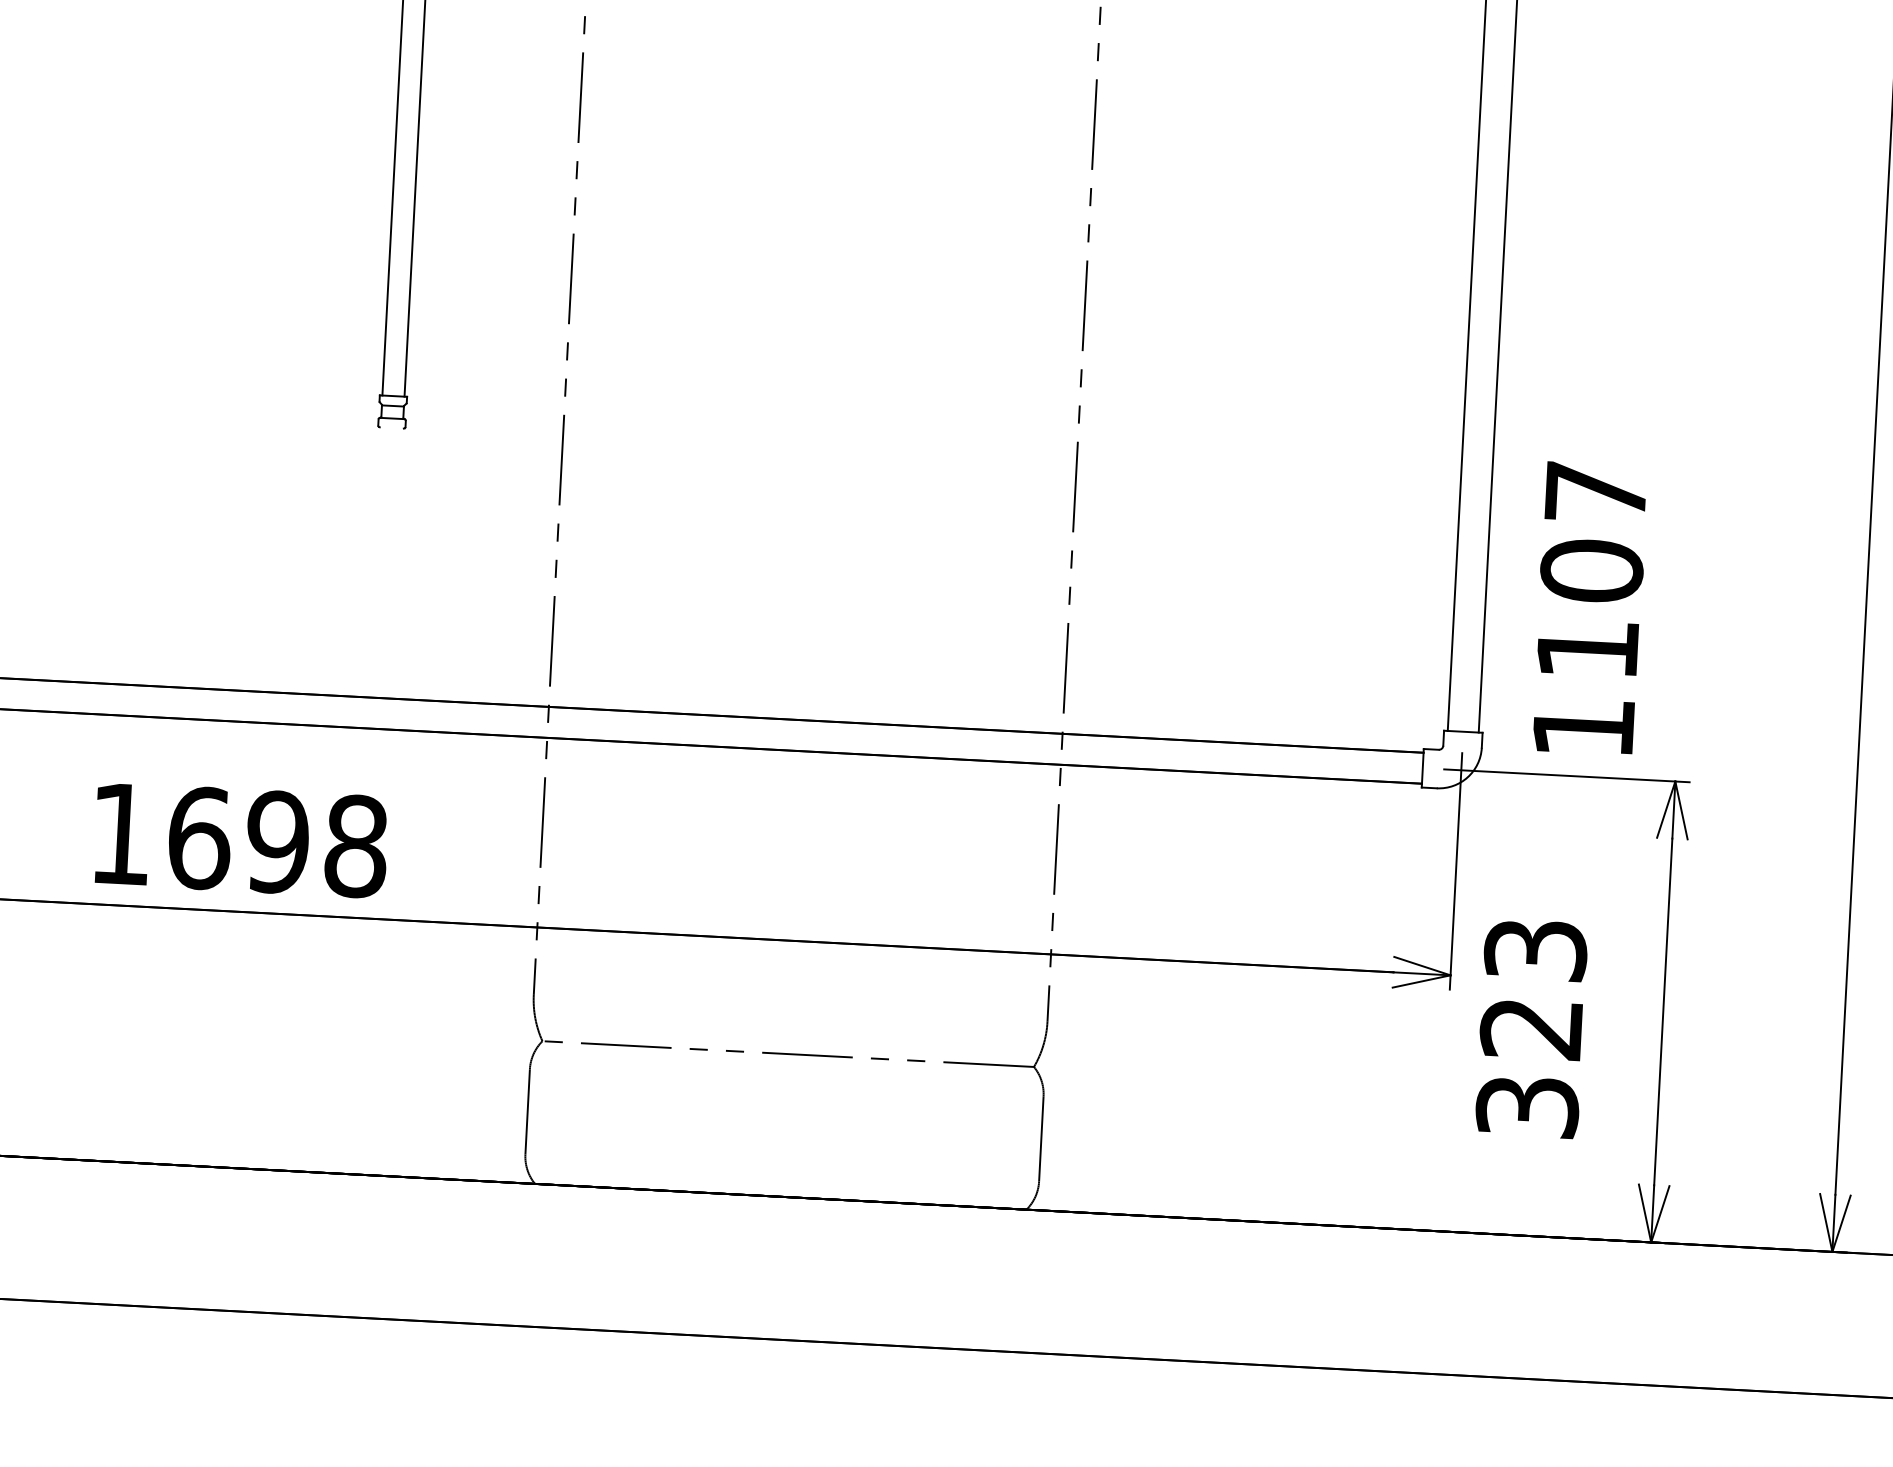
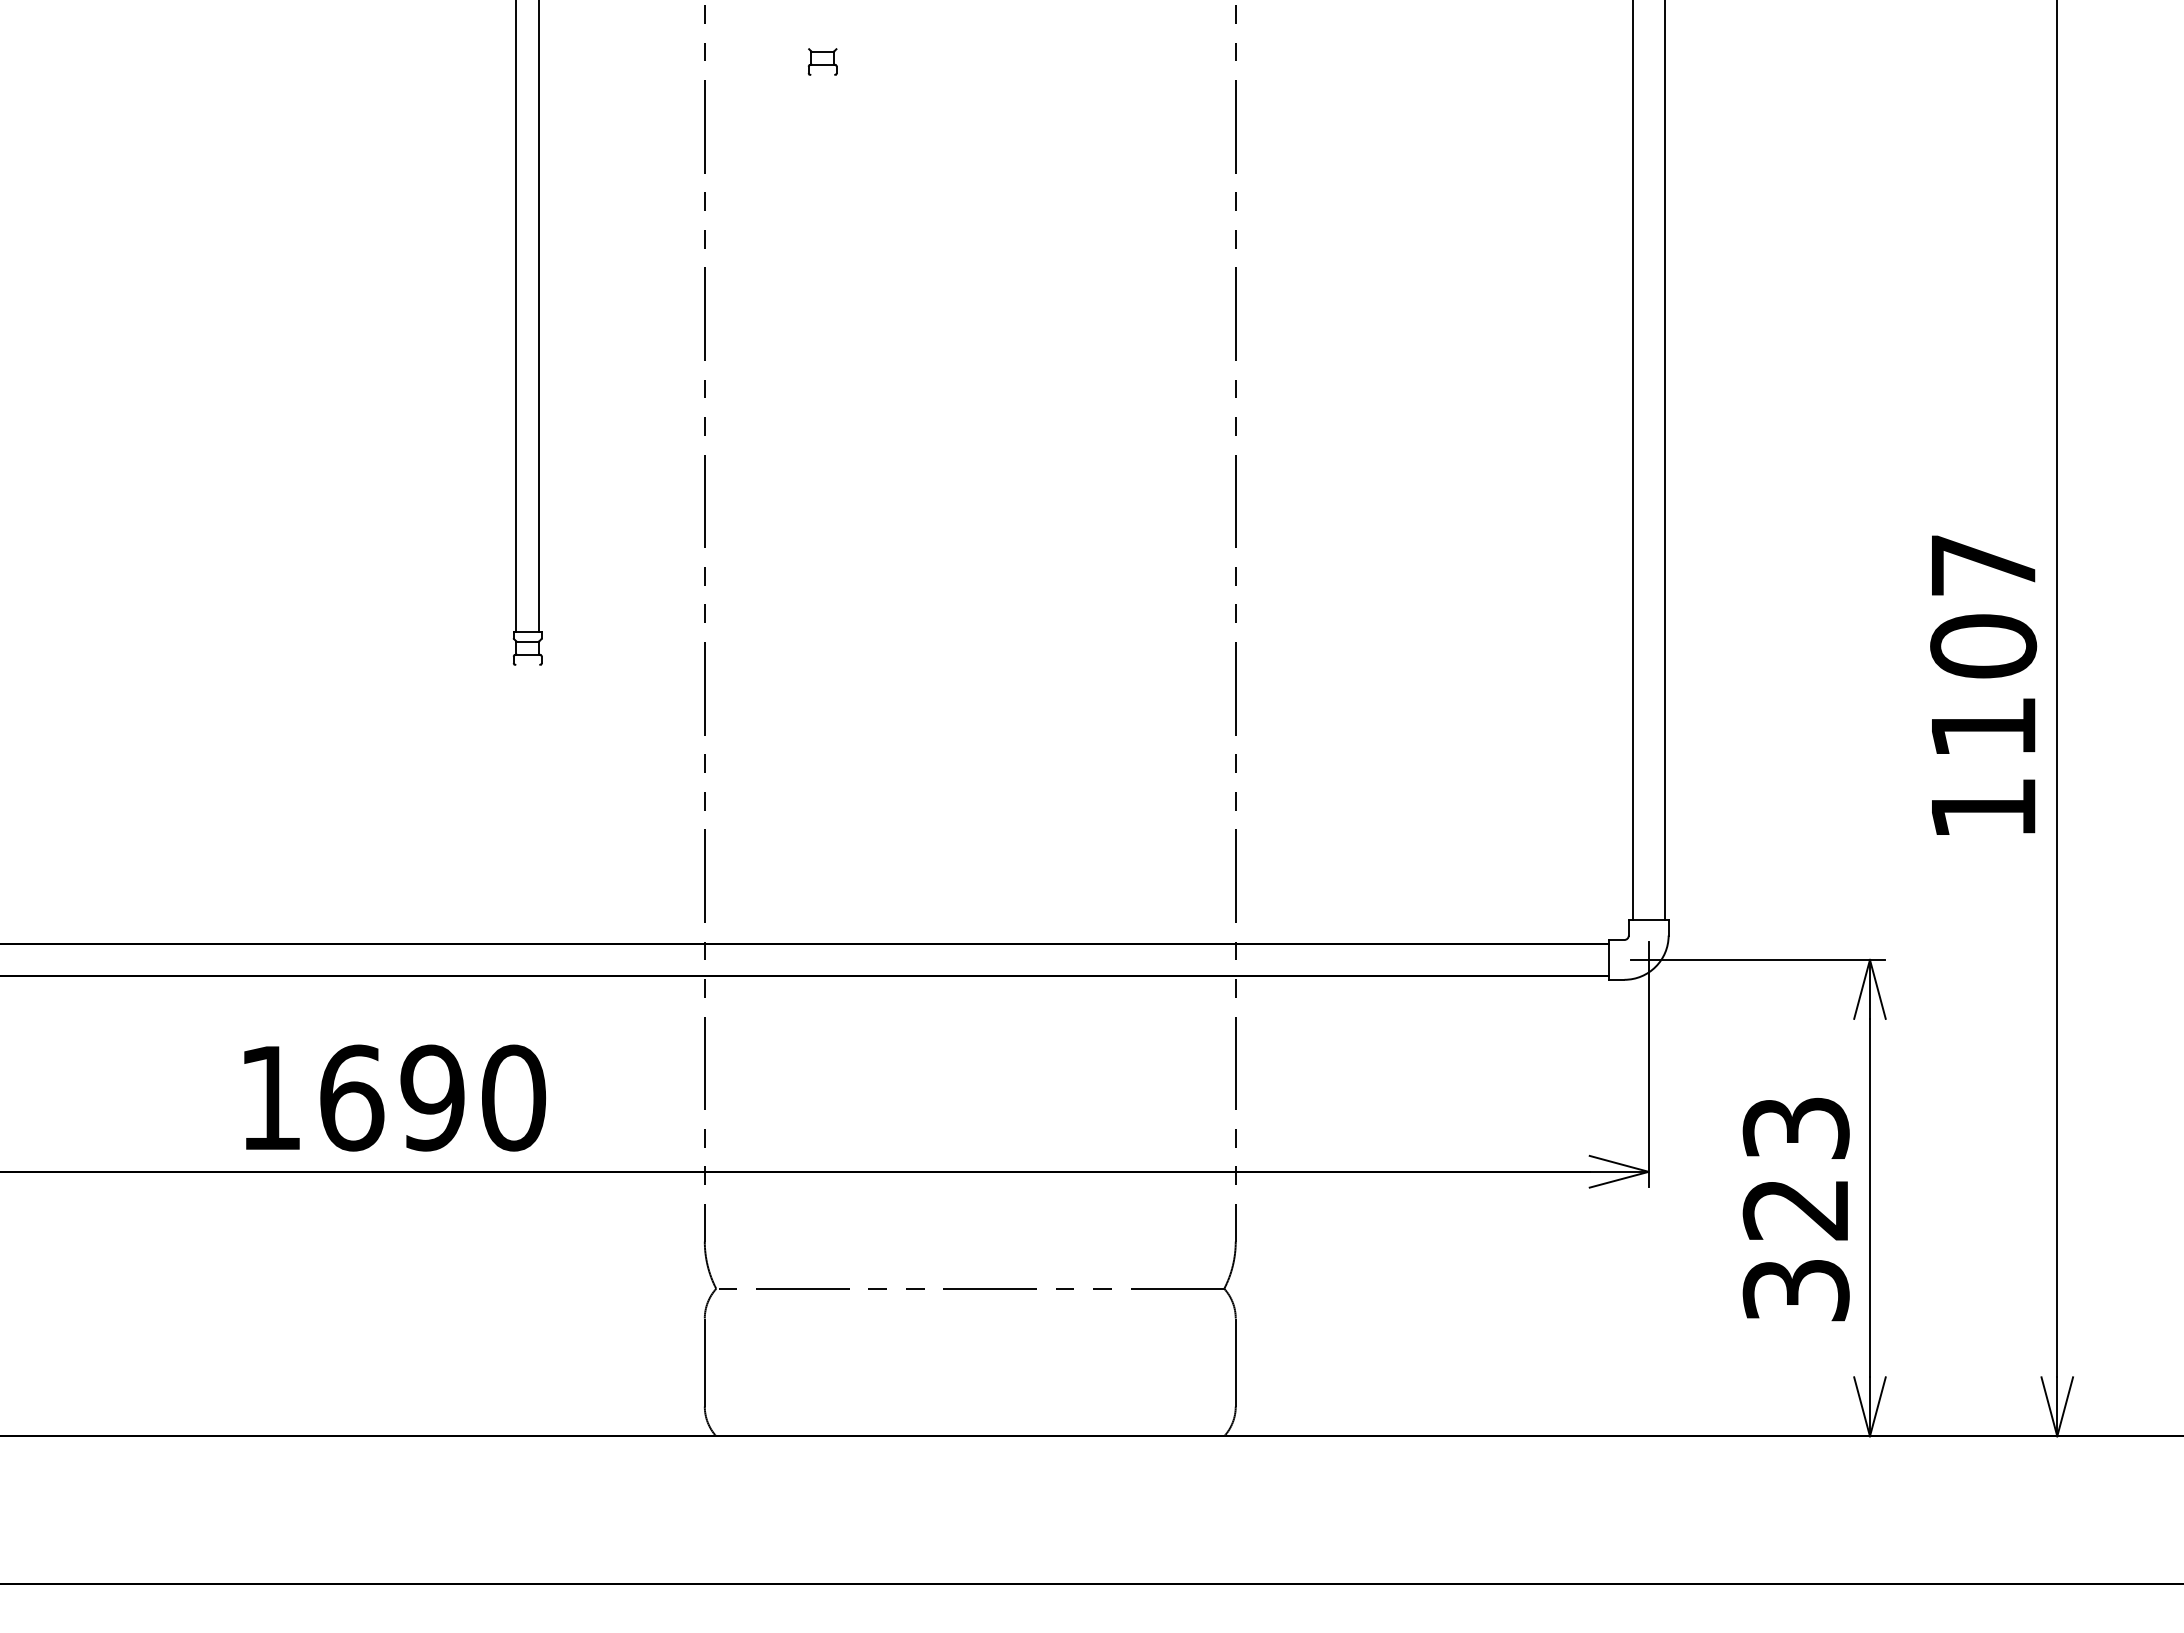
text: (1589, 607) -> (1983, 684), moved
text: (356, 845) -> (514, 1097), 1698 -> 1690
text: (1530, 1028) -> (1795, 1209), moved

